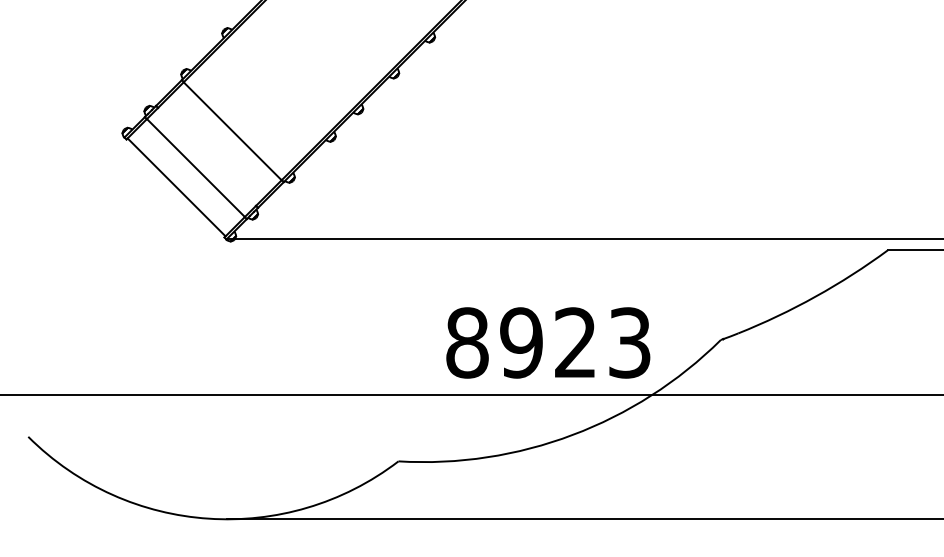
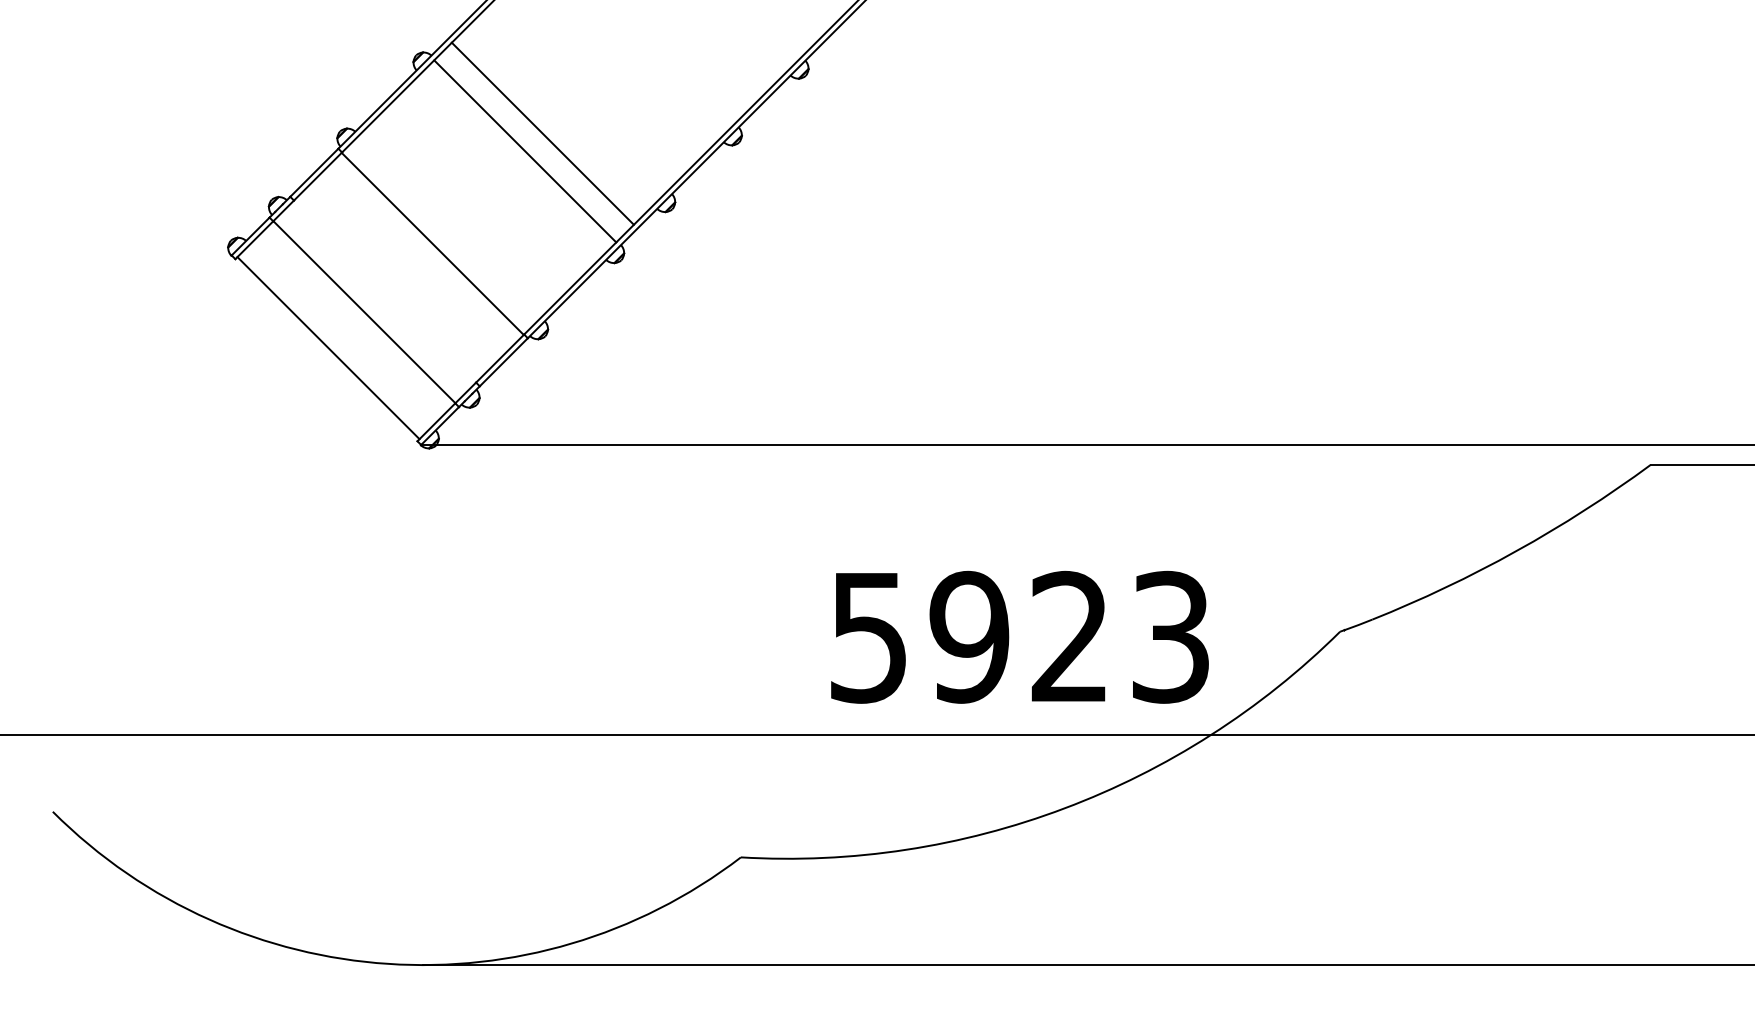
line: (291, 72) -> (542, 134), added
line: (282, 81) -> (525, 151), added
text: (467, 342) -> (869, 636), 8923 -> 5923

